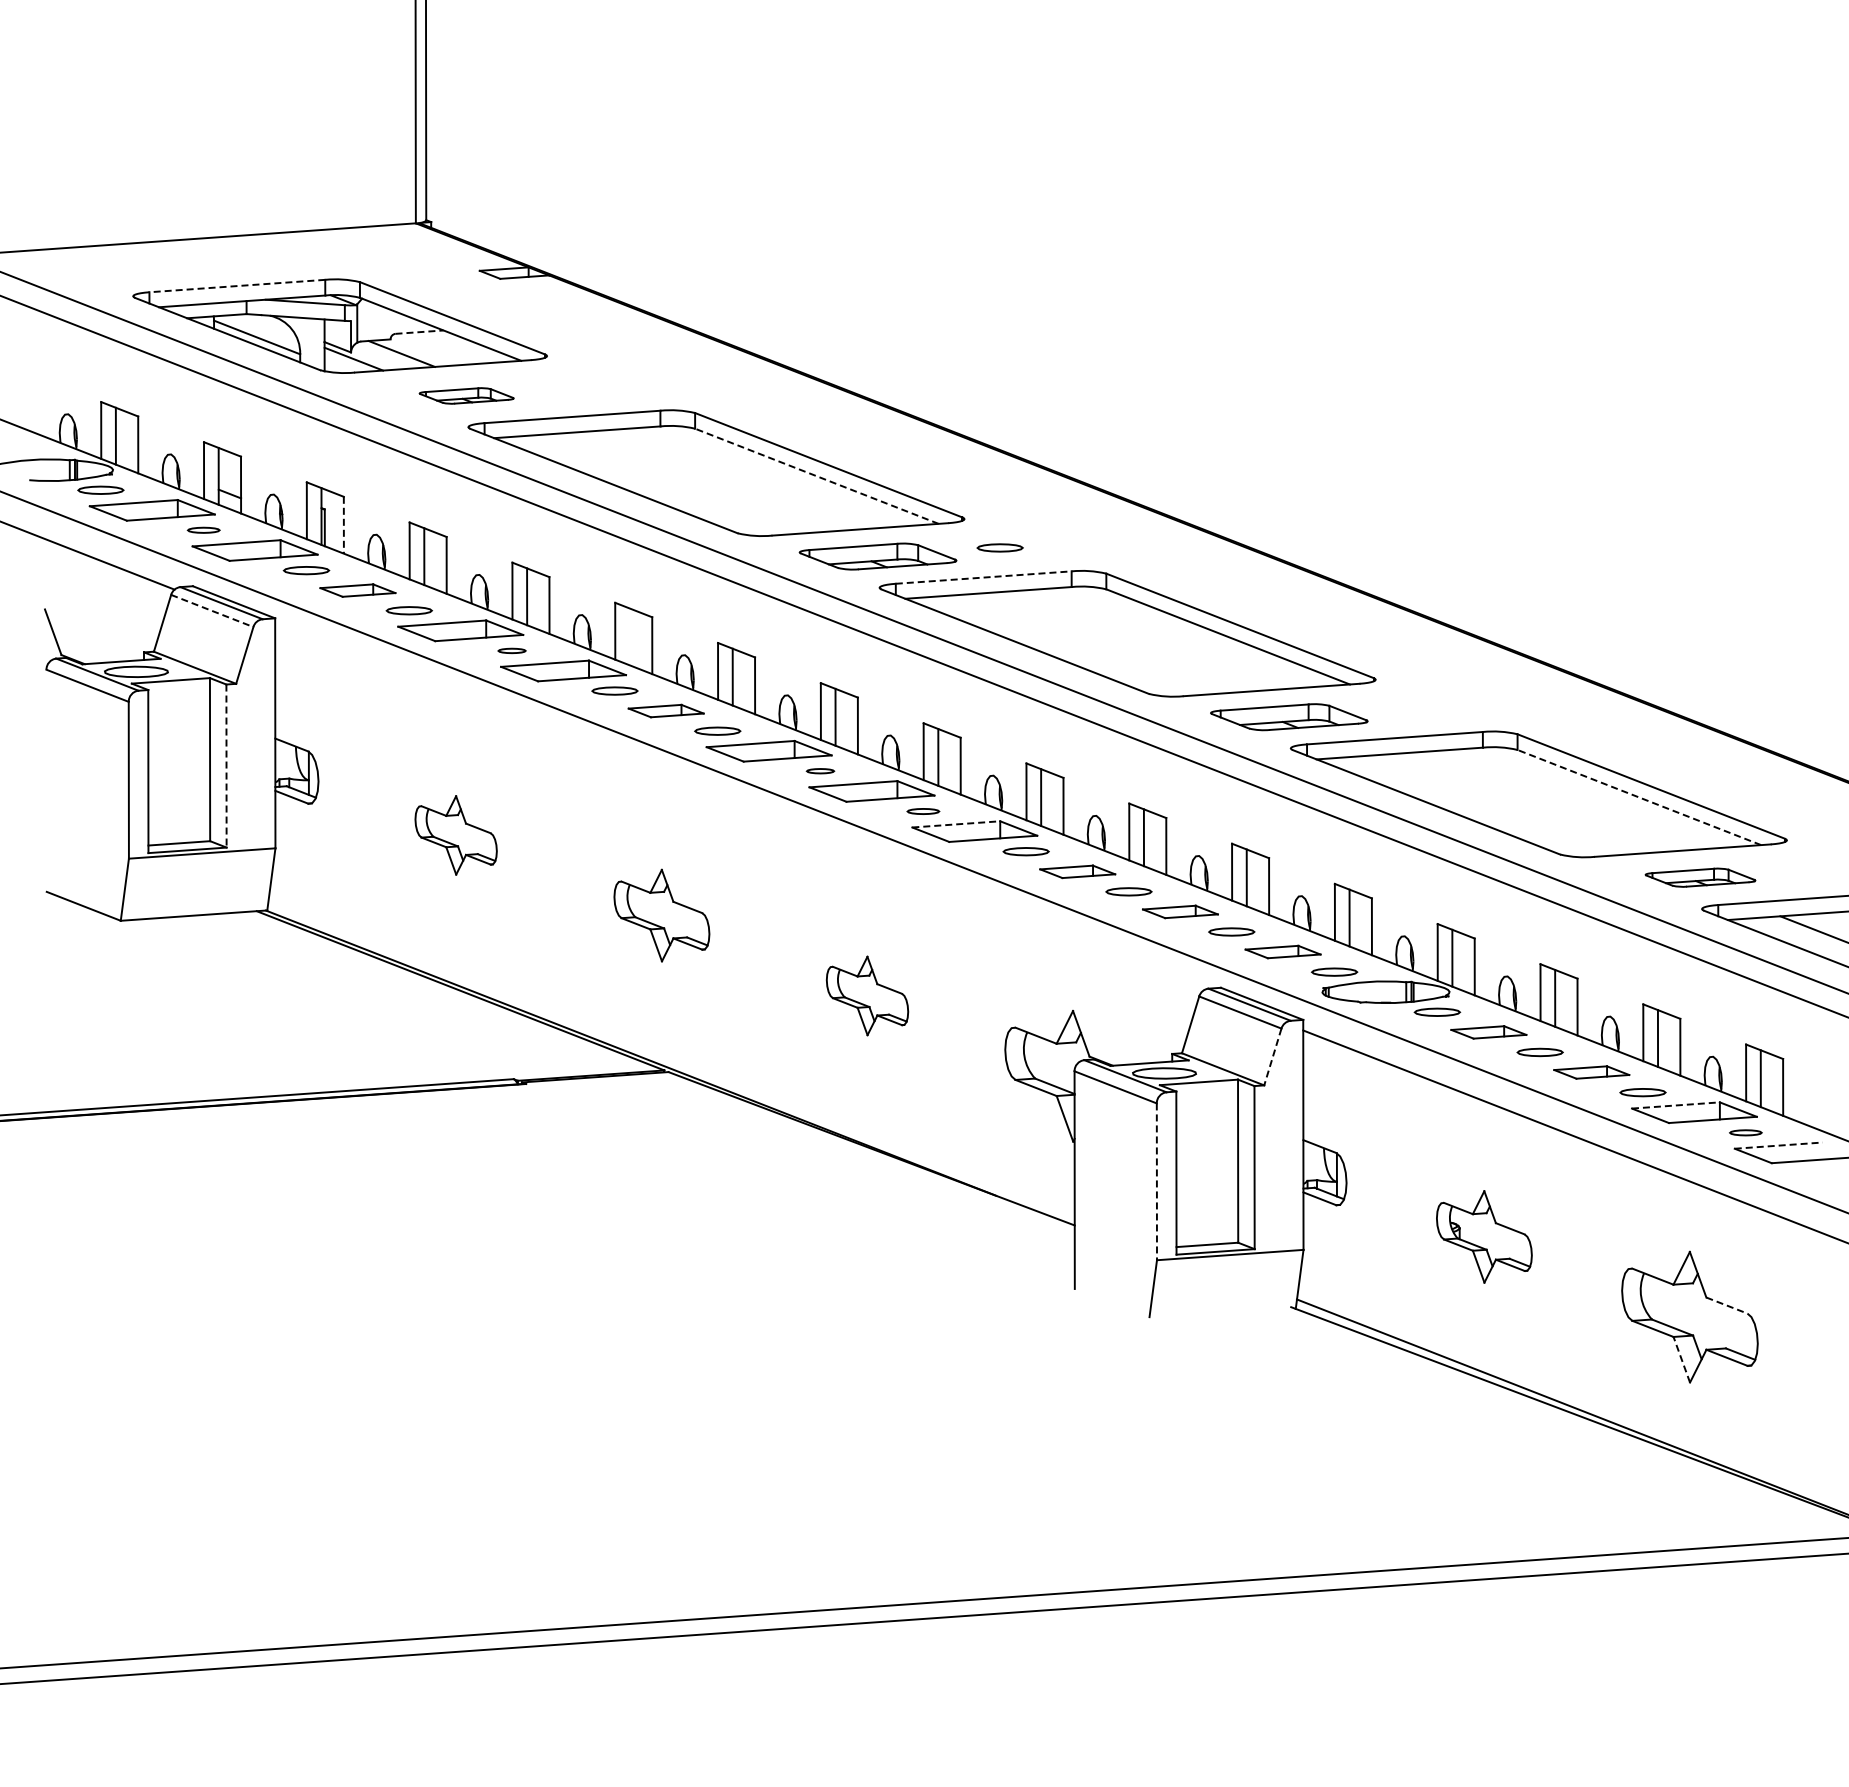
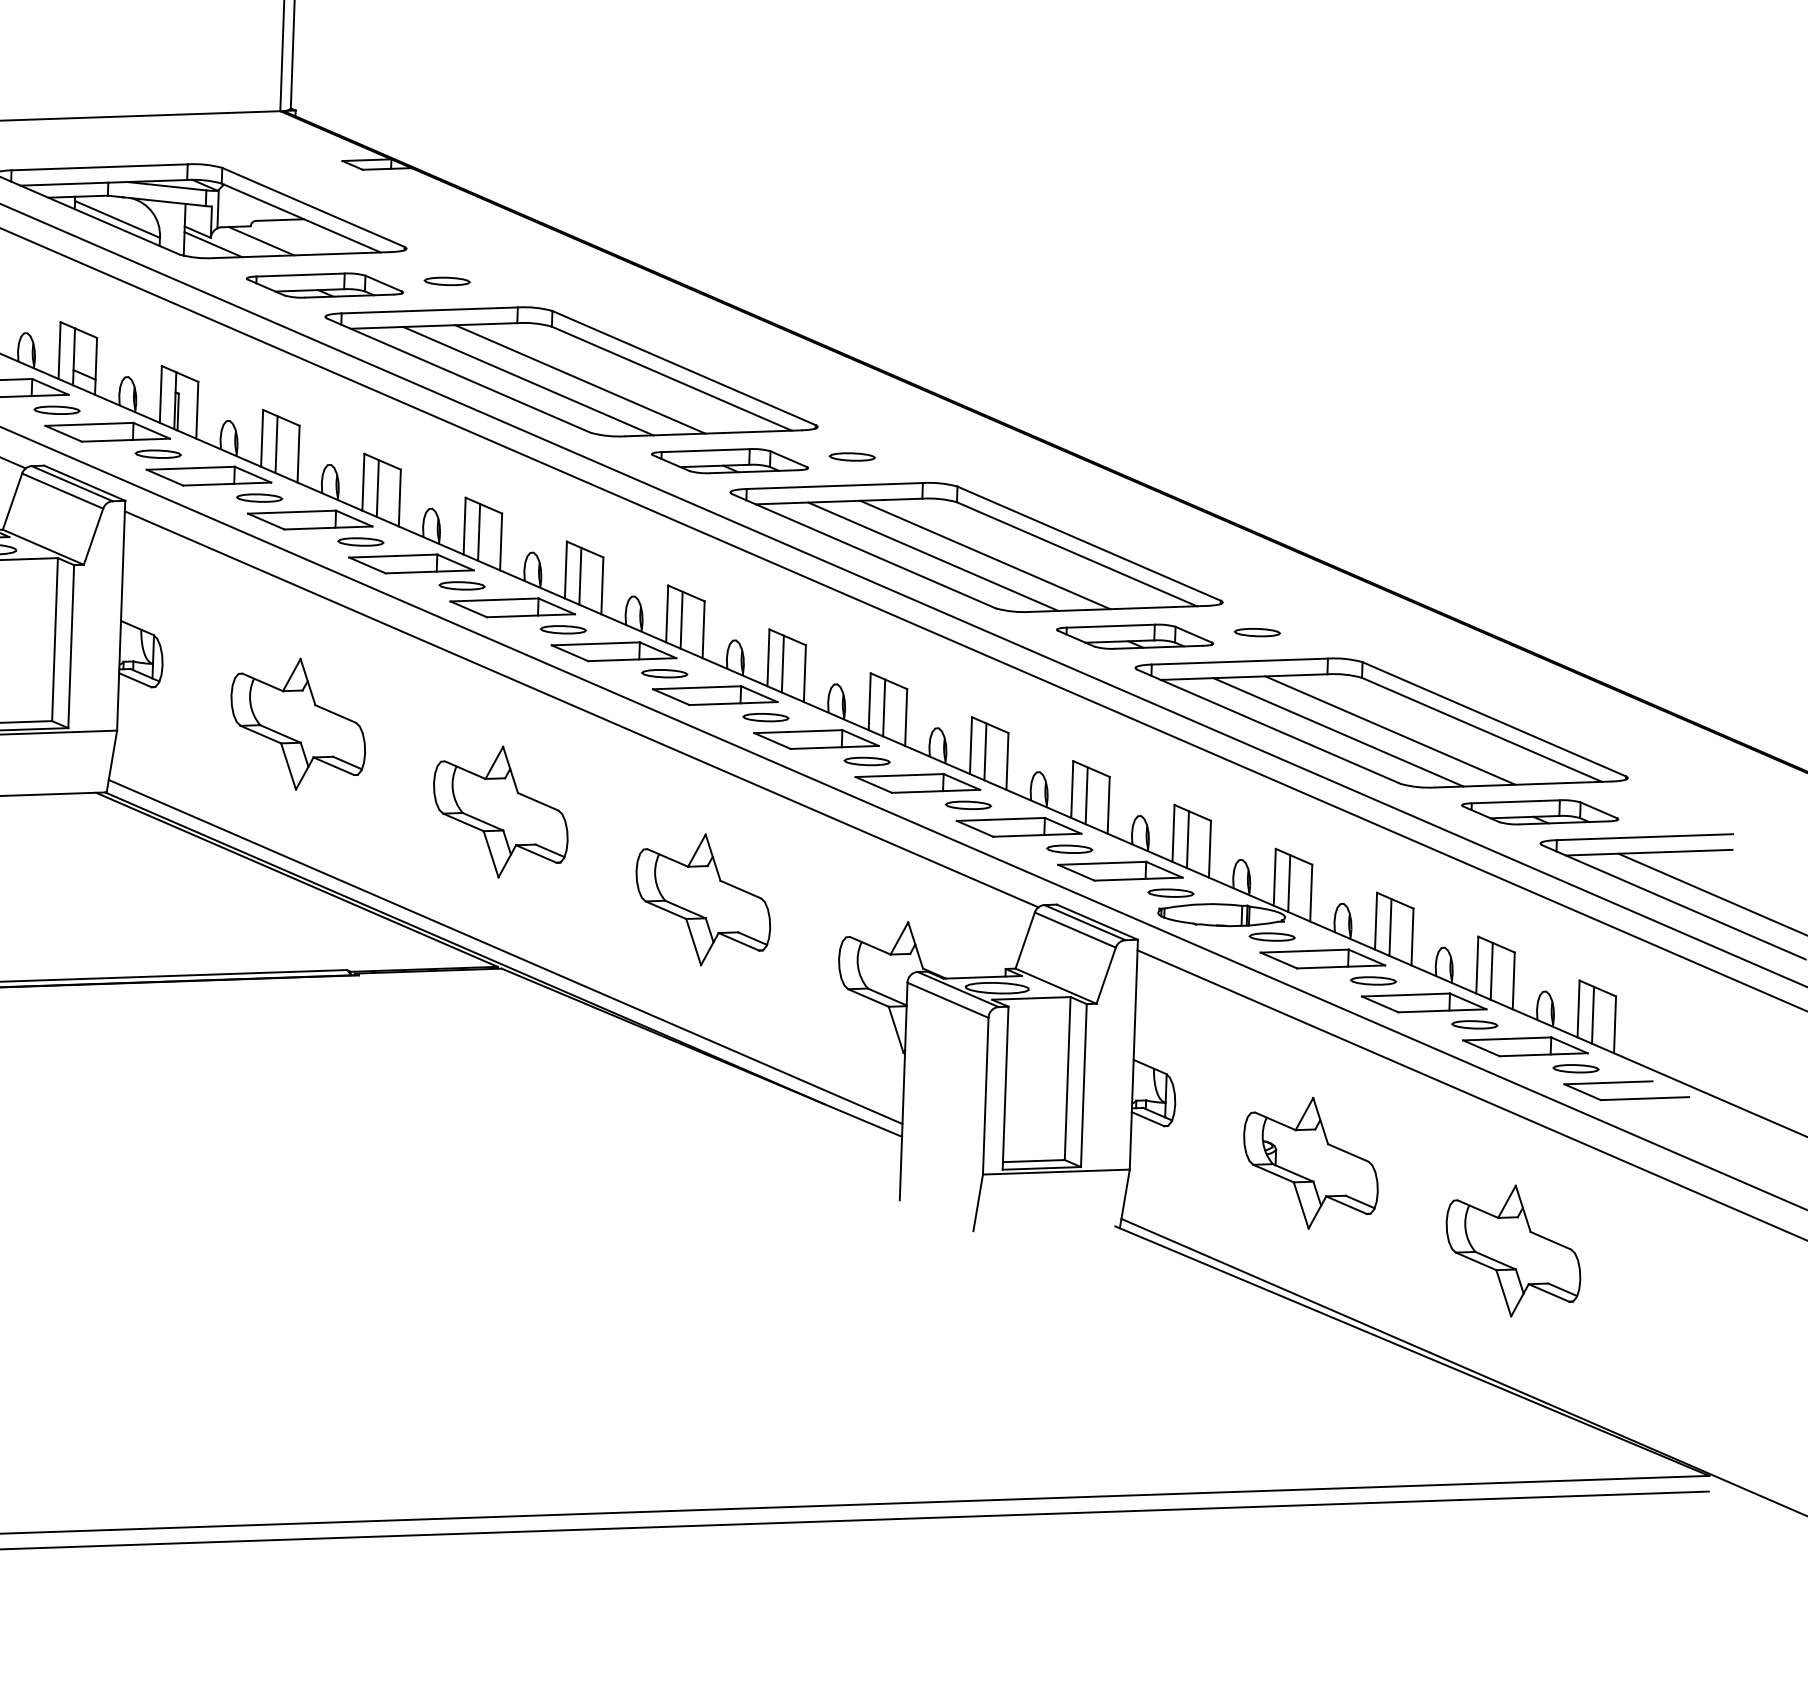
line: (236, 286) -> (98, 167), dashed -> solid
line: (420, 332) -> (280, 220), dashed -> solid
part: (588, 386) -> (446, 280), added
part: (466, 395) -> (324, 285), size x1.67
line: (816, 476) -> (671, 378), dashed -> solid
line: (725, 479) -> (580, 378), added
line: (673, 483) -> (528, 380), added
line: (343, 525) -> (196, 410), dashed -> solid
part: (203, 529) -> (56, 409), size x1.43
line: (984, 577) -> (835, 485), dashed -> solid
part: (357, 590) -> (208, 475), size x1.67
line: (212, 611) -> (62, 491), dashed -> solid
line: (629, 636) -> (478, 531), added
line: (1136, 640) -> (985, 554), added
line: (1084, 644) -> (933, 556), added
part: (511, 650) -> (360, 541), size x1.67
part: (1411, 708) -> (1257, 632), added
part: (665, 710) -> (511, 607), size x1.67
line: (226, 766) -> (71, 647), dashed -> solid
part: (820, 770) -> (664, 672), size x1.67
line: (1639, 797) -> (1482, 729), dashed -> solid
line: (1547, 801) -> (1390, 730), added
line: (1495, 804) -> (1337, 731), added
line: (738, 809) -> (581, 708), added
part: (923, 811) -> (766, 717), size x1.43
line: (956, 824) -> (798, 731), dashed -> solid
part: (455, 835) -> (297, 724), size x1.67
part: (1077, 871) -> (917, 783), size x1.67
part: (1700, 877) -> (1540, 812), size x1.43
part: (1180, 911) -> (1019, 826), size x1.67
part: (661, 915) -> (500, 811), size x1.43
part: (1282, 951) -> (1119, 870), size x1.67
part: (867, 995) -> (703, 899), size x1.67
part: (1488, 1032) -> (1322, 959), size x1.67
line: (671, 1054) -> (505, 951), added
line: (1272, 1057) -> (1105, 976), dashed -> solid
part: (1591, 1072) -> (1424, 1002), size x1.67
line: (1676, 1105) -> (1507, 1038), dashed -> solid
part: (1745, 1132) -> (1575, 1068), size x1.43
line: (1779, 1145) -> (1609, 1082), dashed -> solid
line: (1156, 1182) -> (985, 1096), dashed -> solid
part: (1484, 1236) -> (1311, 1162), size x1.43
line: (1727, 1305) -> (1551, 1240), dashed -> solid
line: (1681, 1359) -> (1503, 1292), dashed -> solid

